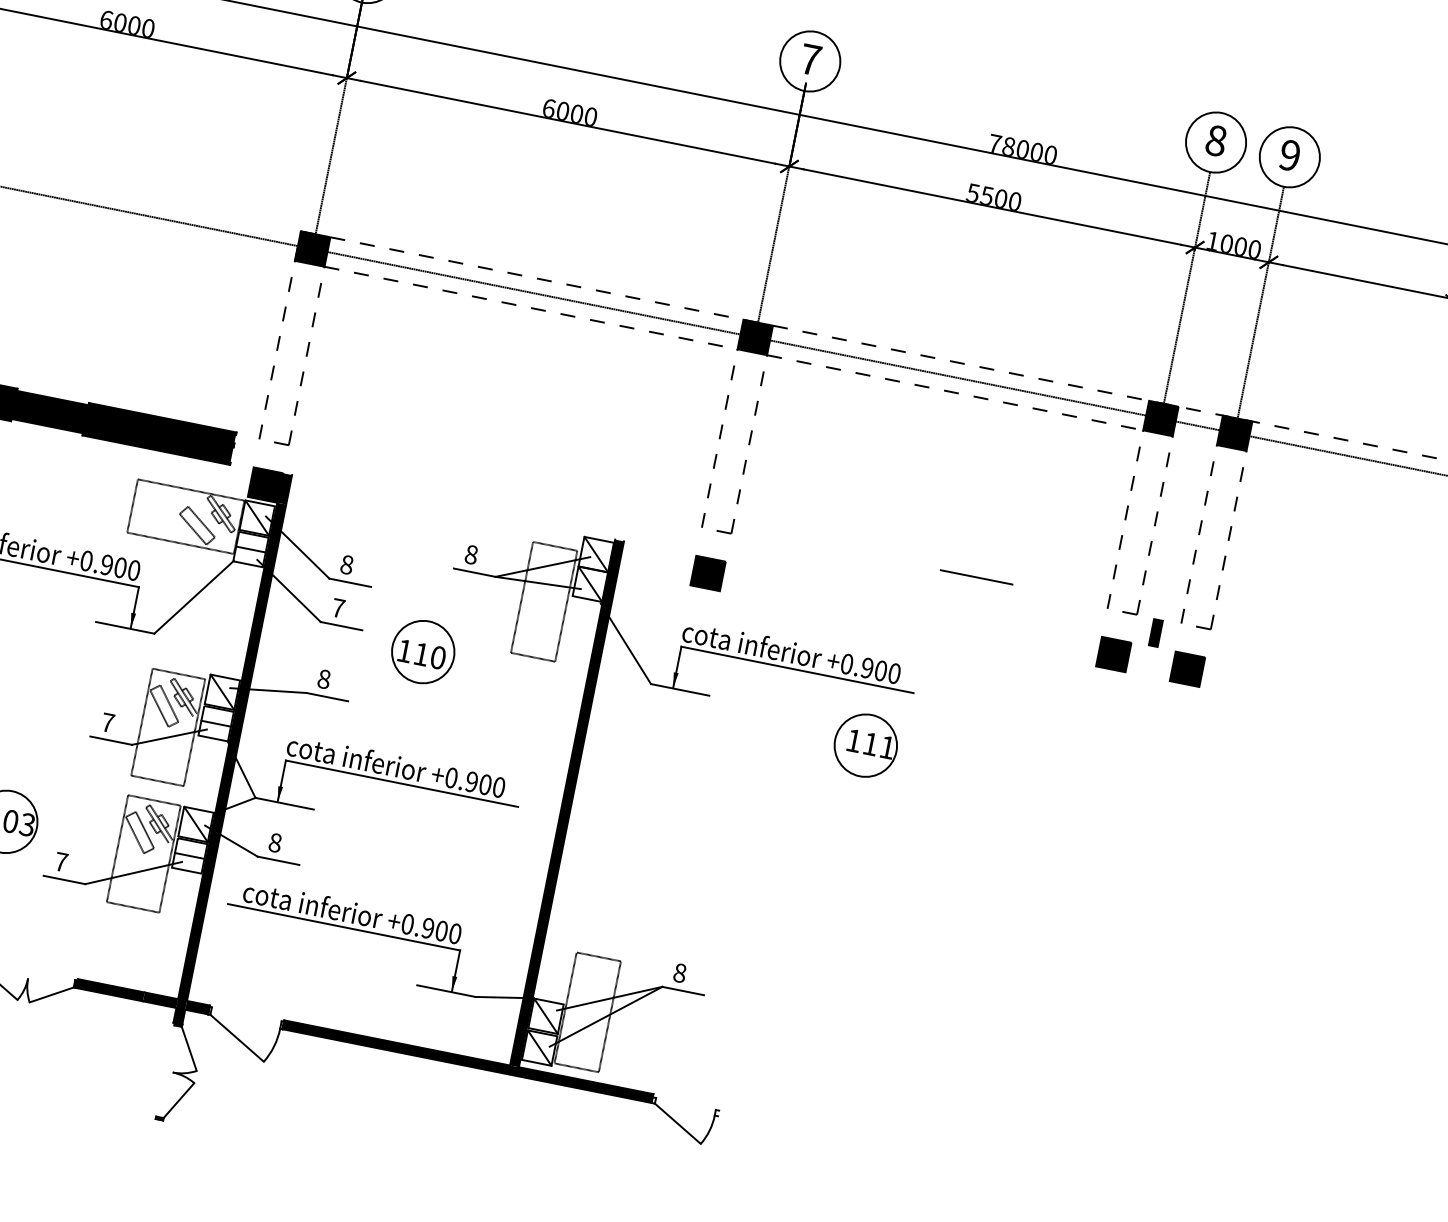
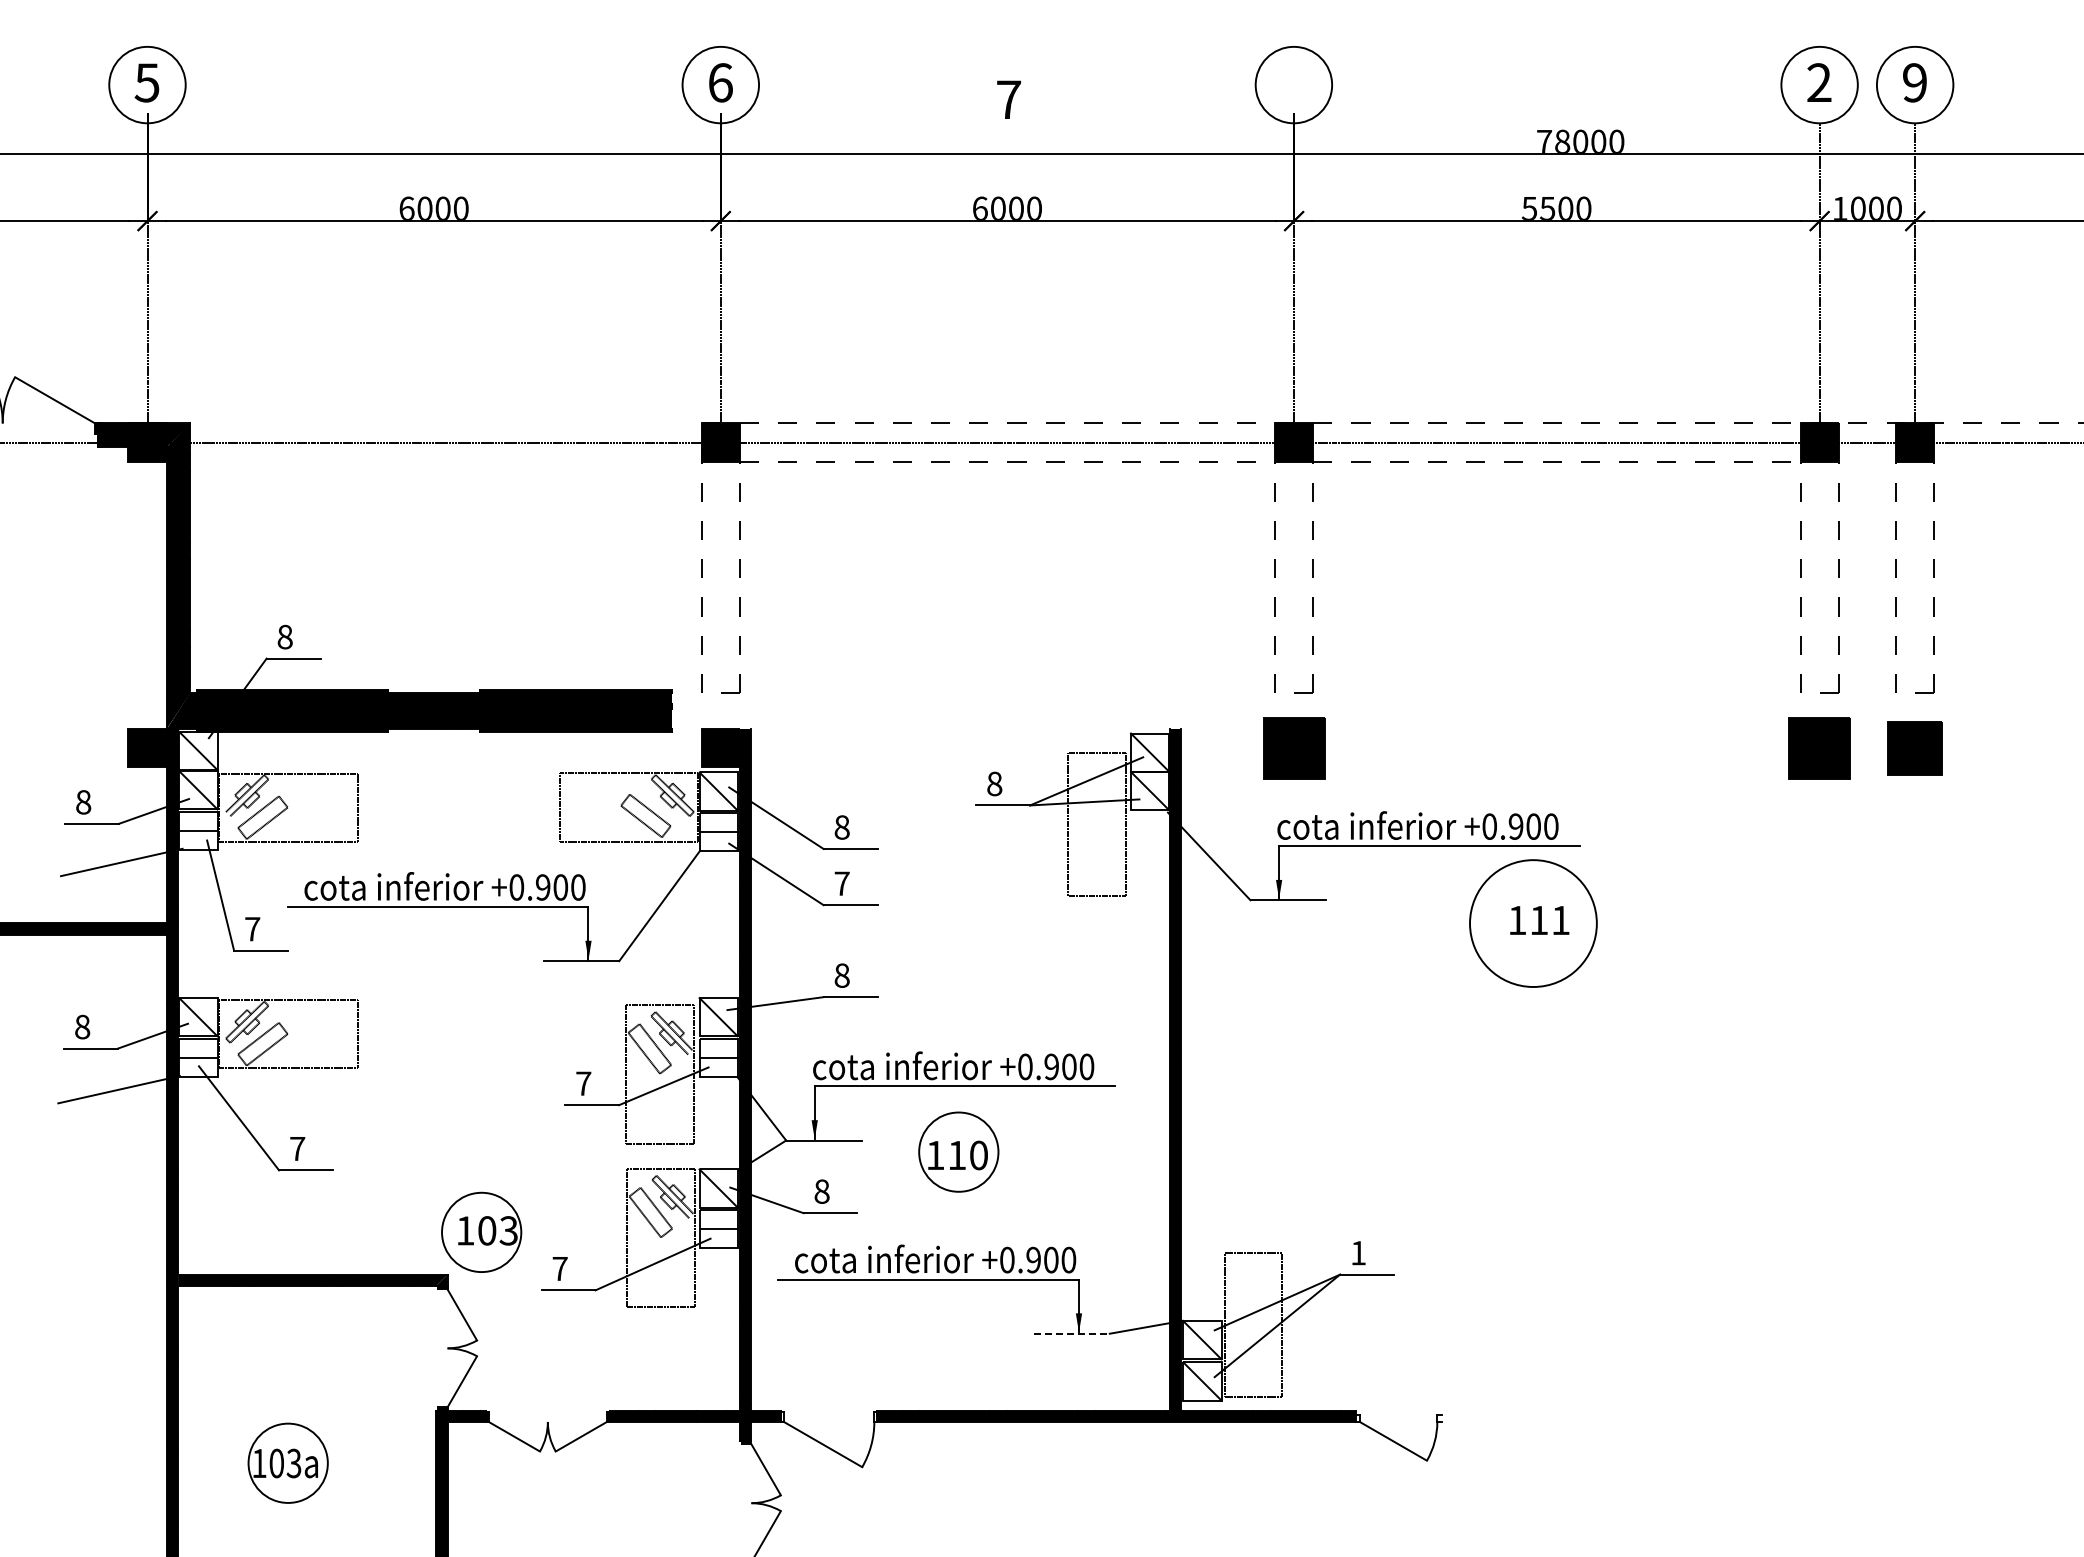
text: (810, 59) -> (1008, 99), moved
text: (1216, 140) -> (1819, 82), 8 -> 2
part: (707, 572) -> (1293, 747), size x1.6
line: (976, 577) -> (1629, 686), removed
fill: (1155, 632) -> (1866, 710), removed
part: (423, 651) -> (958, 1151), moved
part: (1113, 653) -> (1819, 747), size x1.6
part: (1187, 668) -> (1914, 747), size x1.4
circle: (865, 745) -> (1533, 923), size x1.6
text: (679, 973) -> (1358, 1253), 8 -> 1
line: (446, 991) -> (1072, 1333), solid -> dashed

